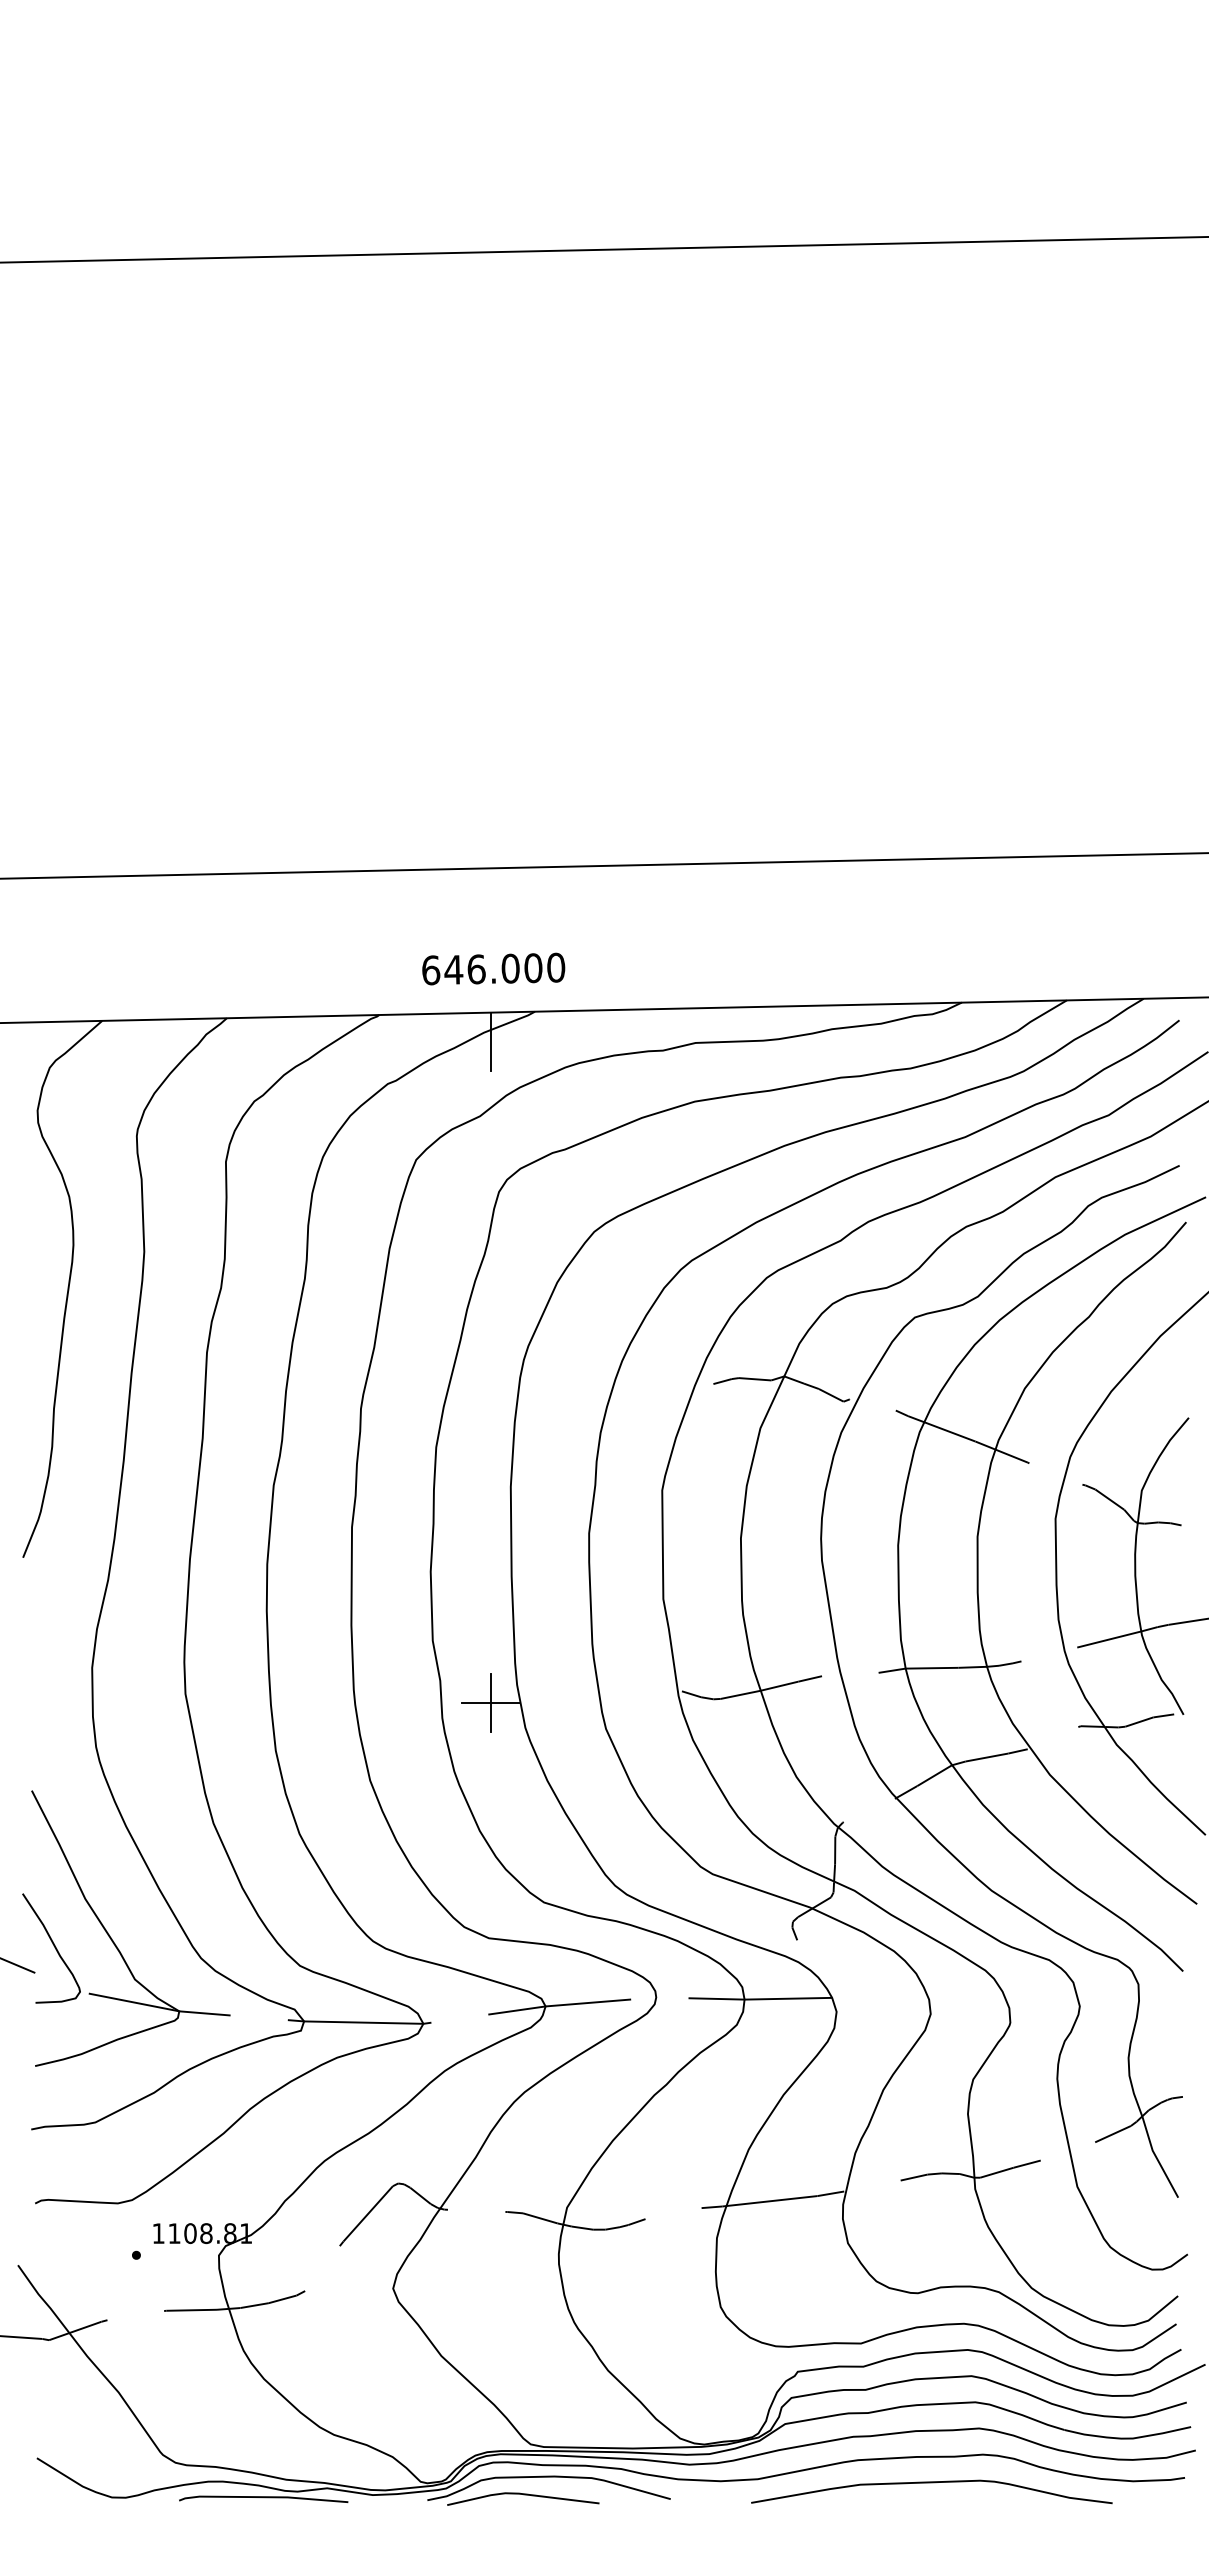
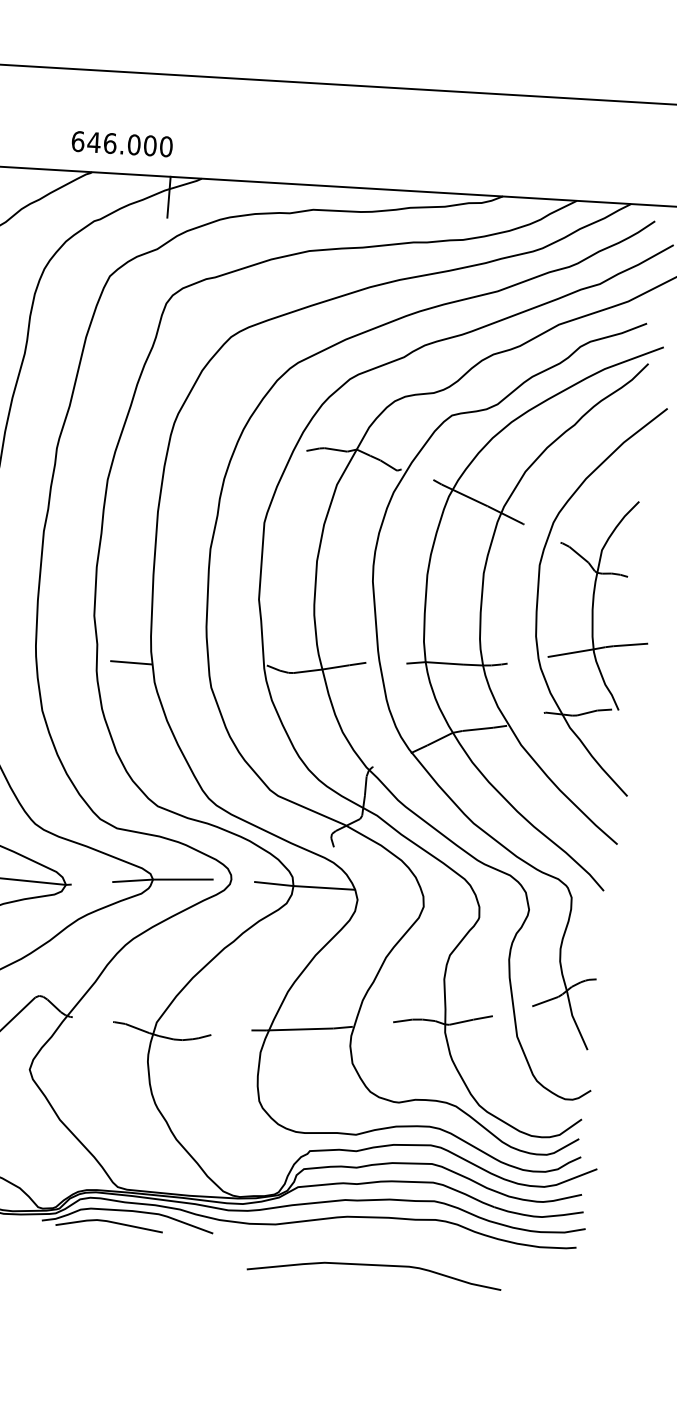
text: (493, 968) -> (122, 143), moved
line: (490, 1702) -> (131, 662), removed
curve: (931, 2483) -> (374, 1265), moved

